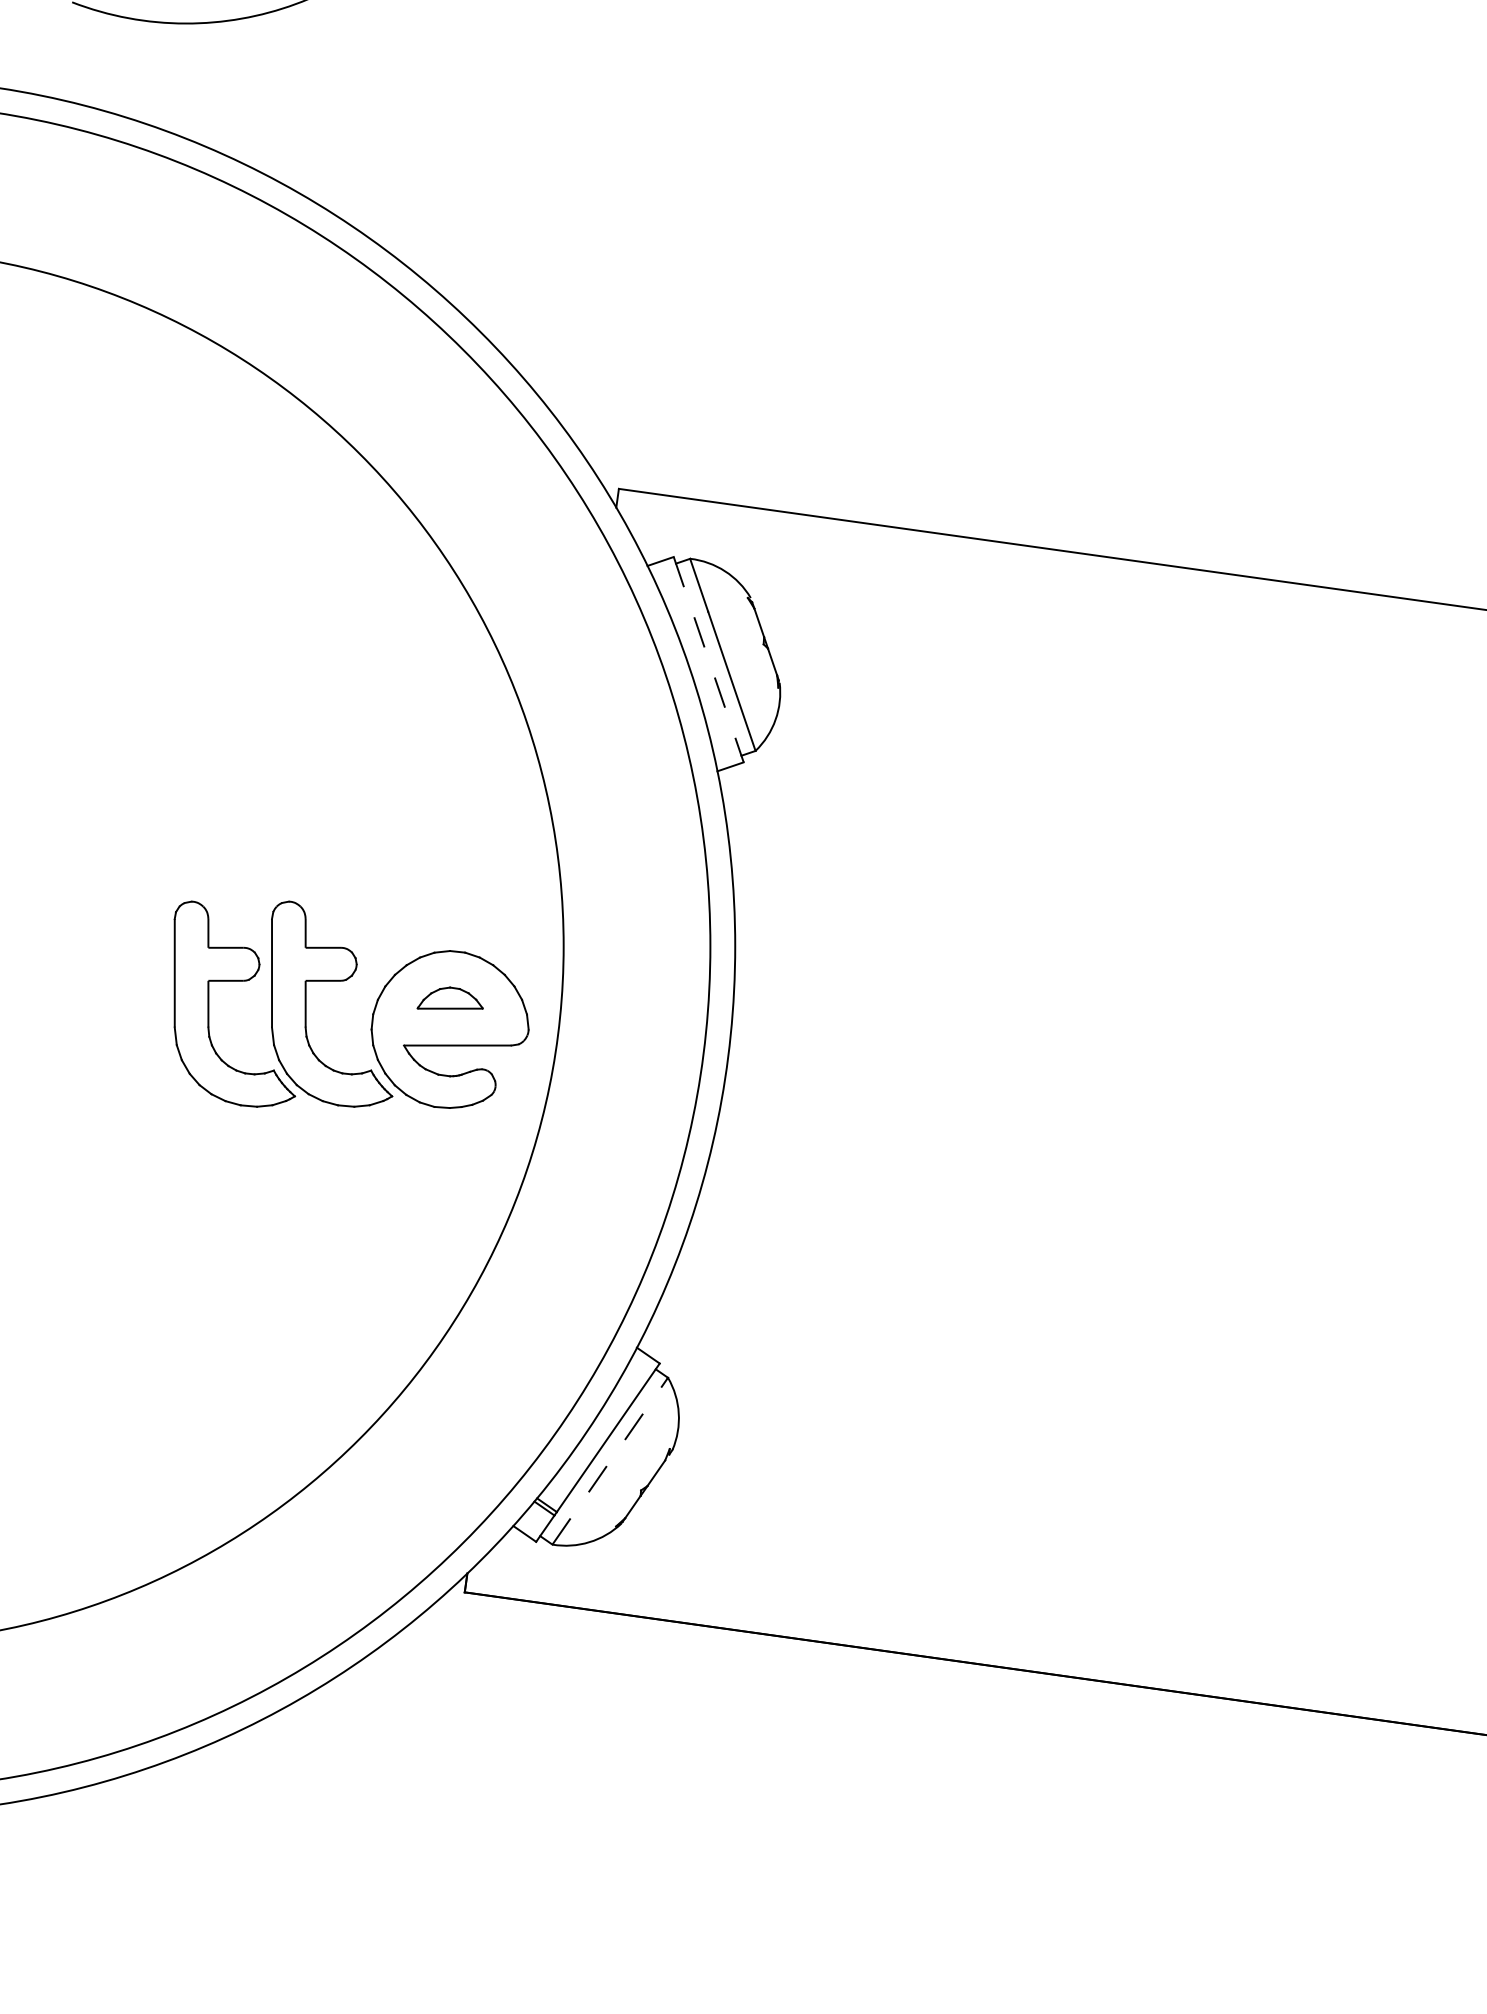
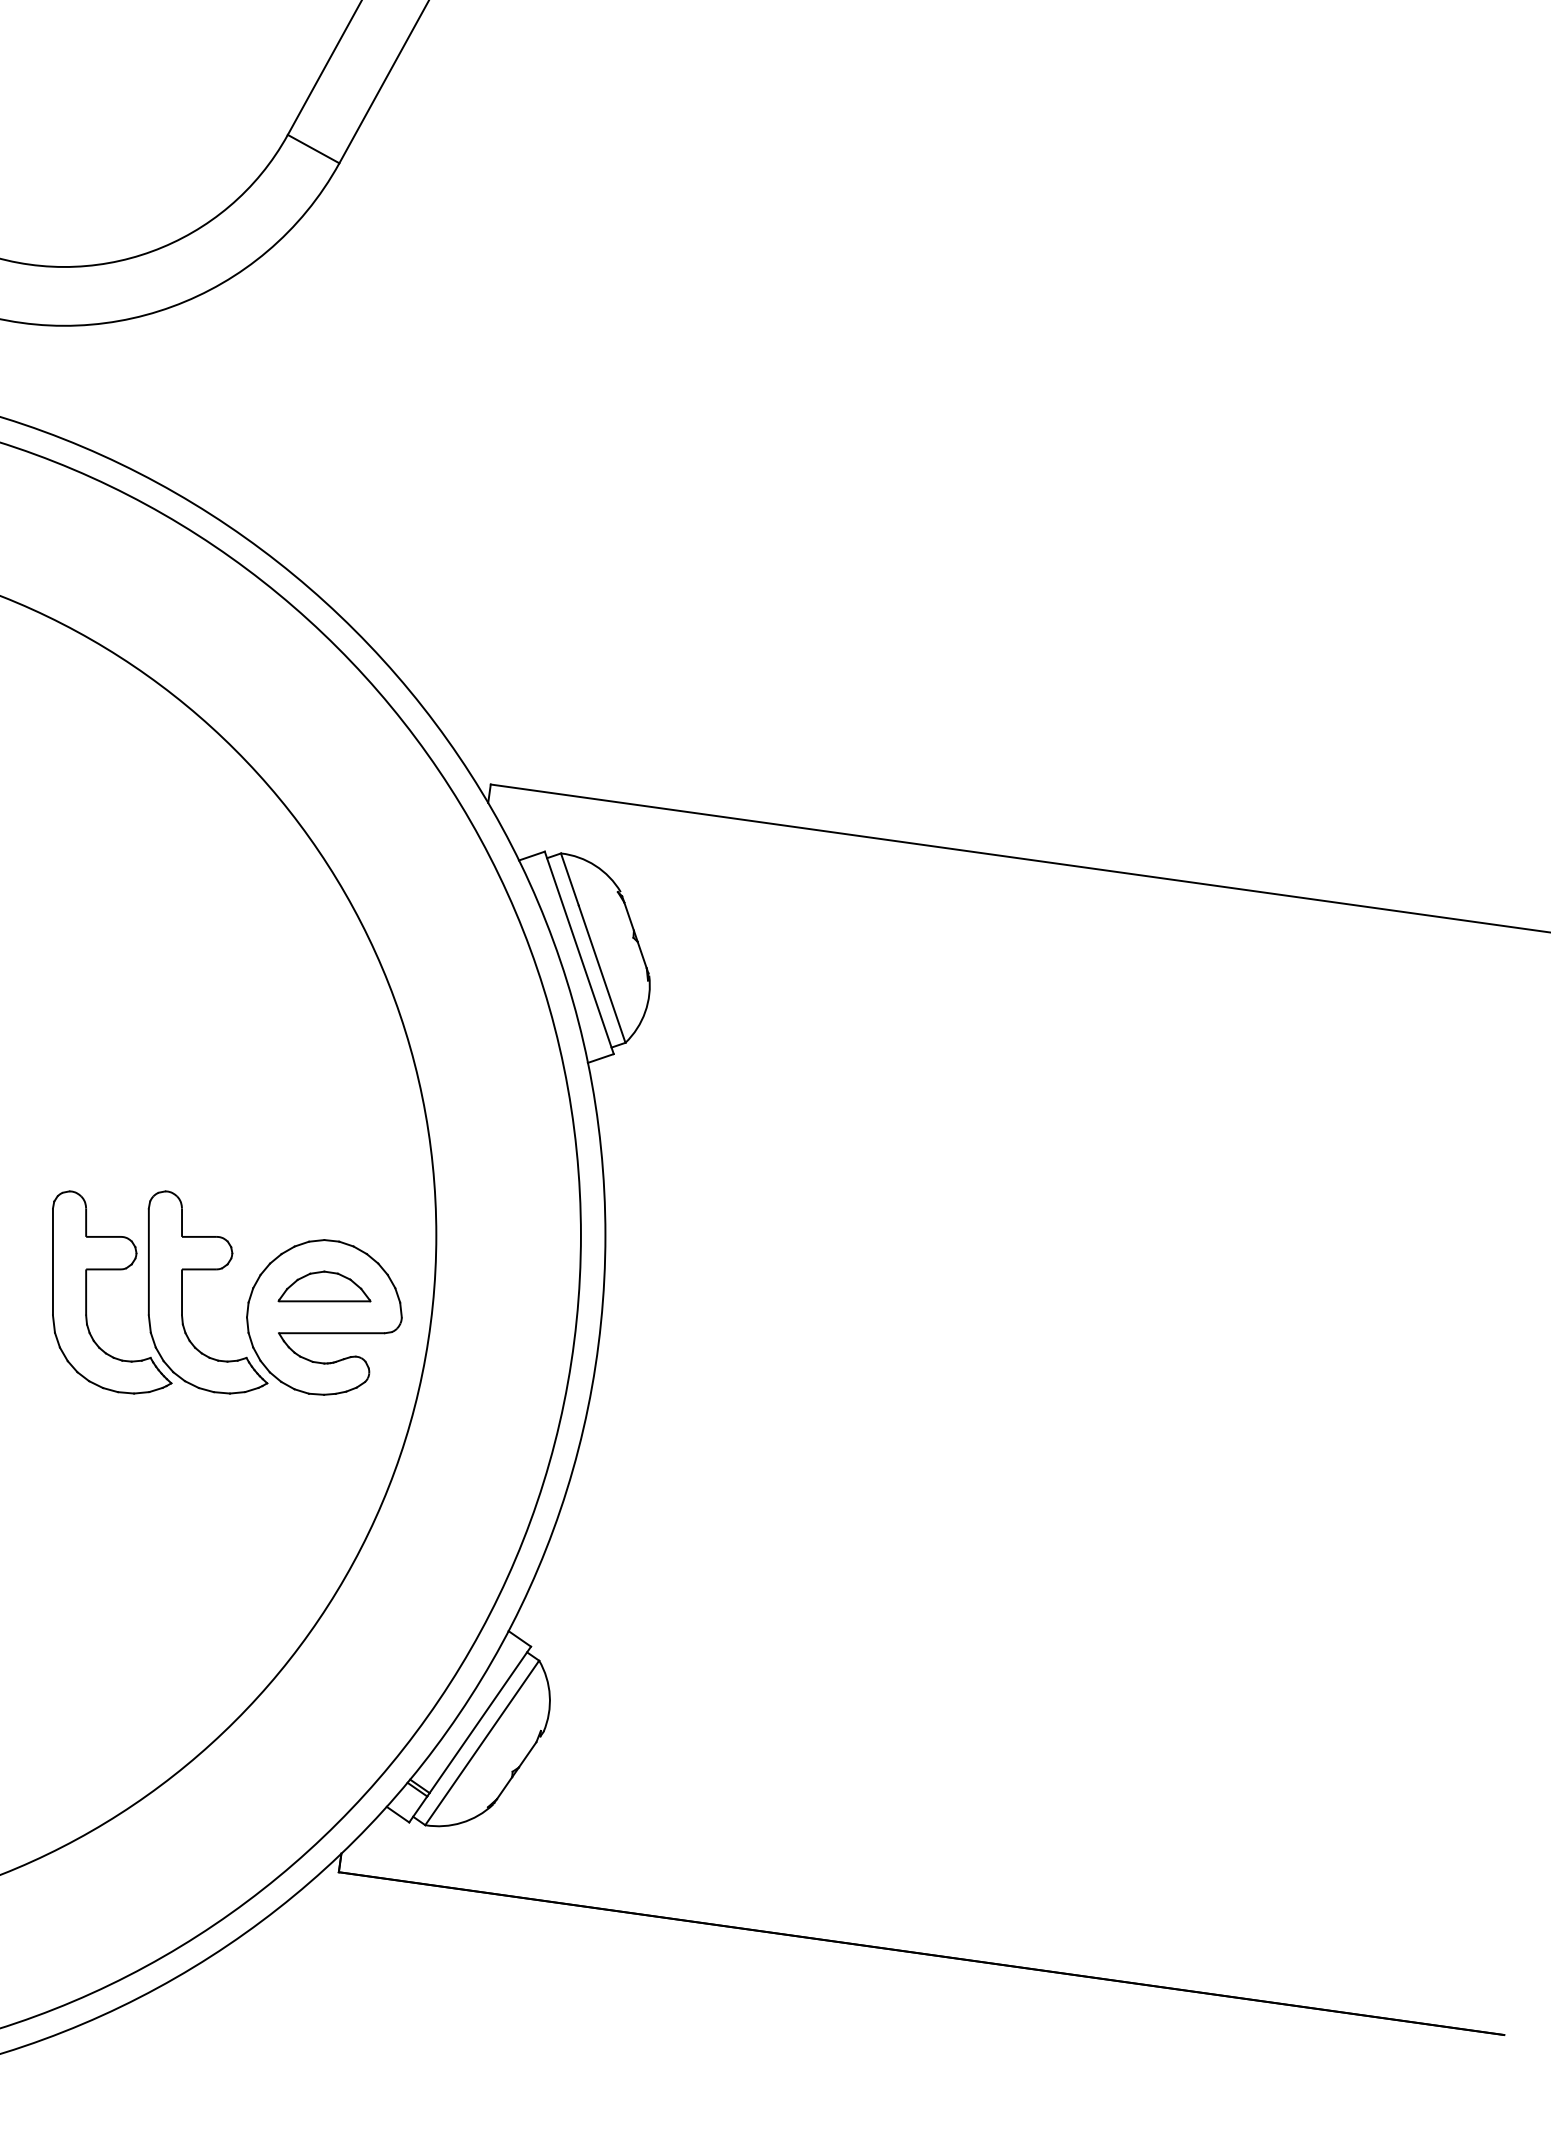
line: (708, 659) -> (579, 952), dashed -> solid
part: (450, 998) -> (324, 1286), size x1.43
line: (610, 1461) -> (482, 1743), dashed -> solid

